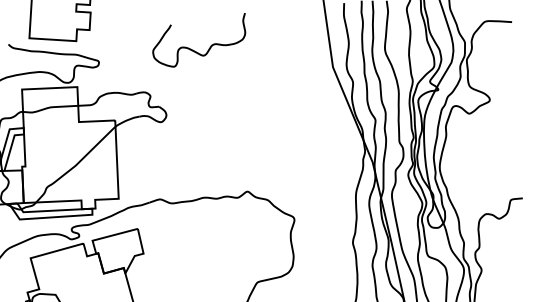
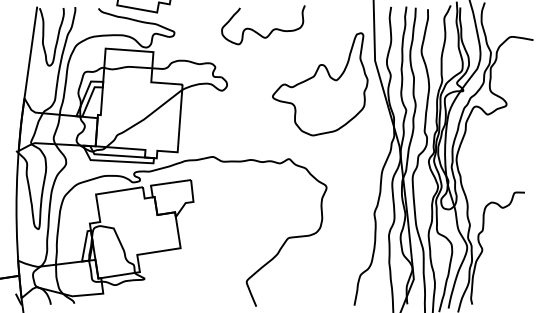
part: (273, 101) -> (320, 84), added

